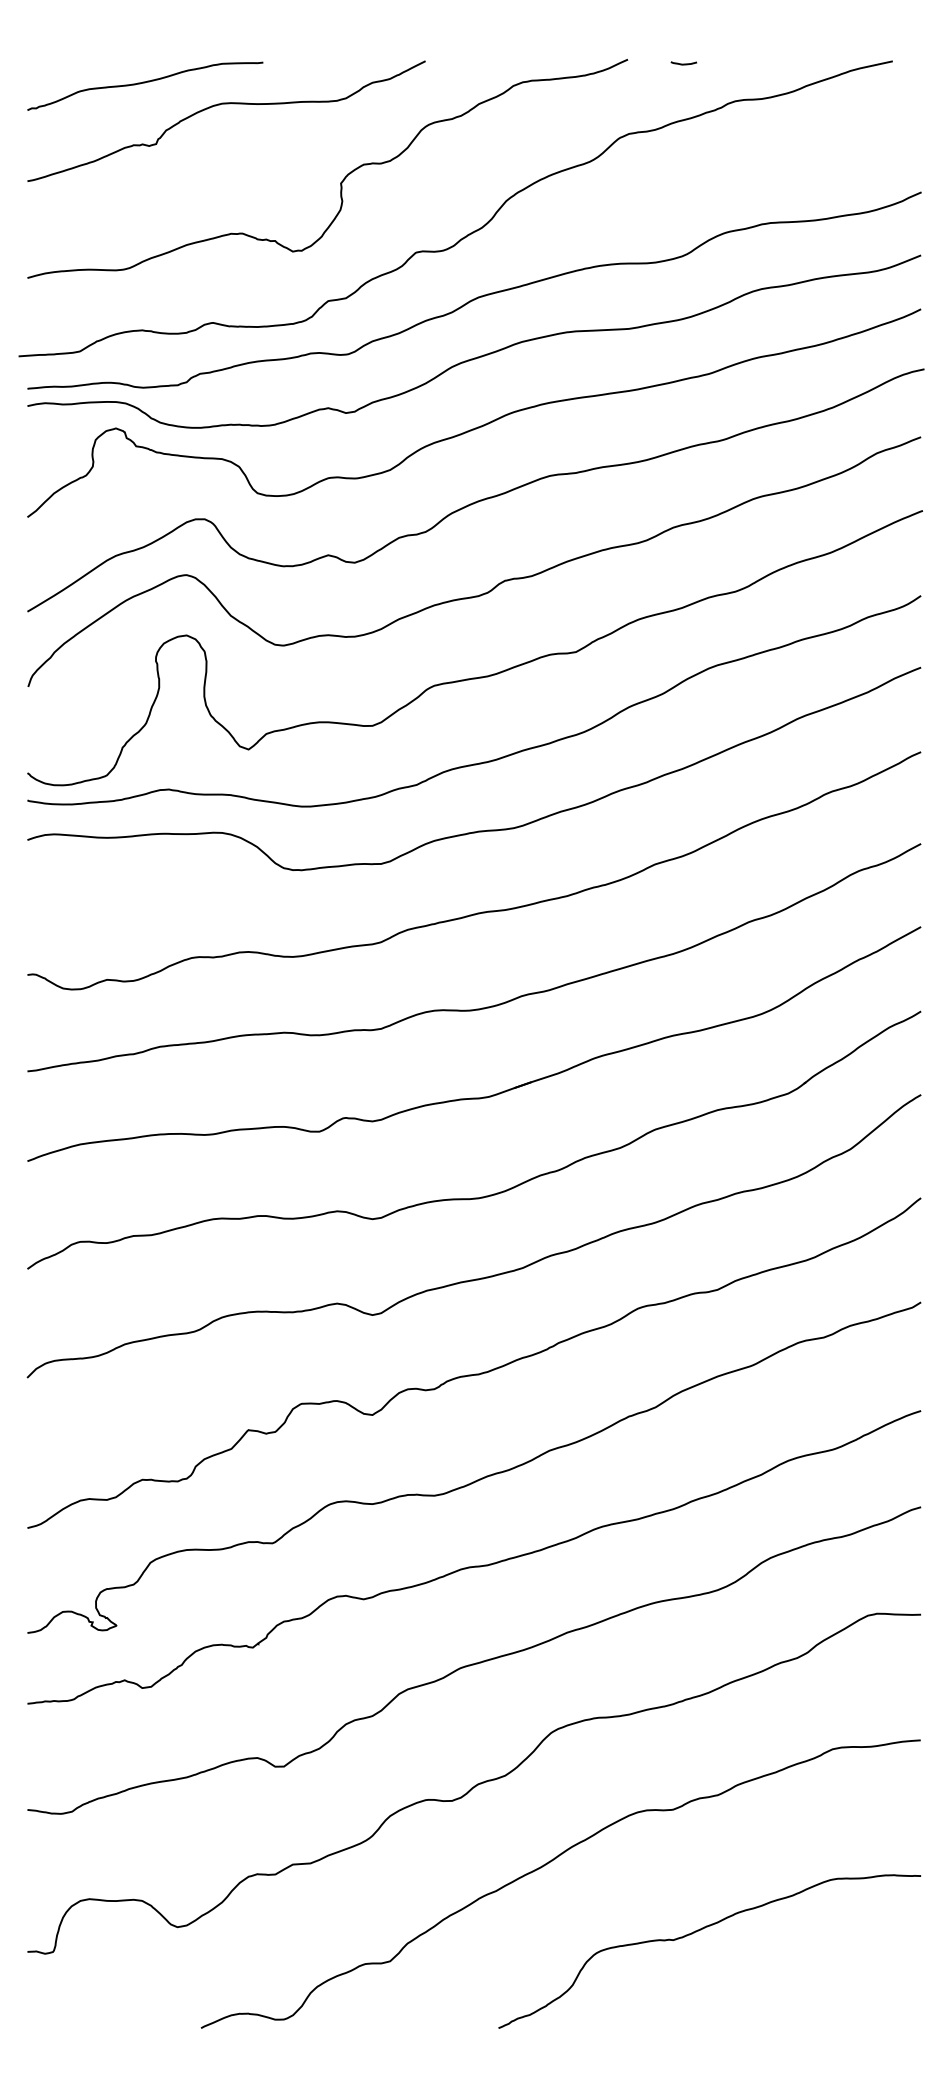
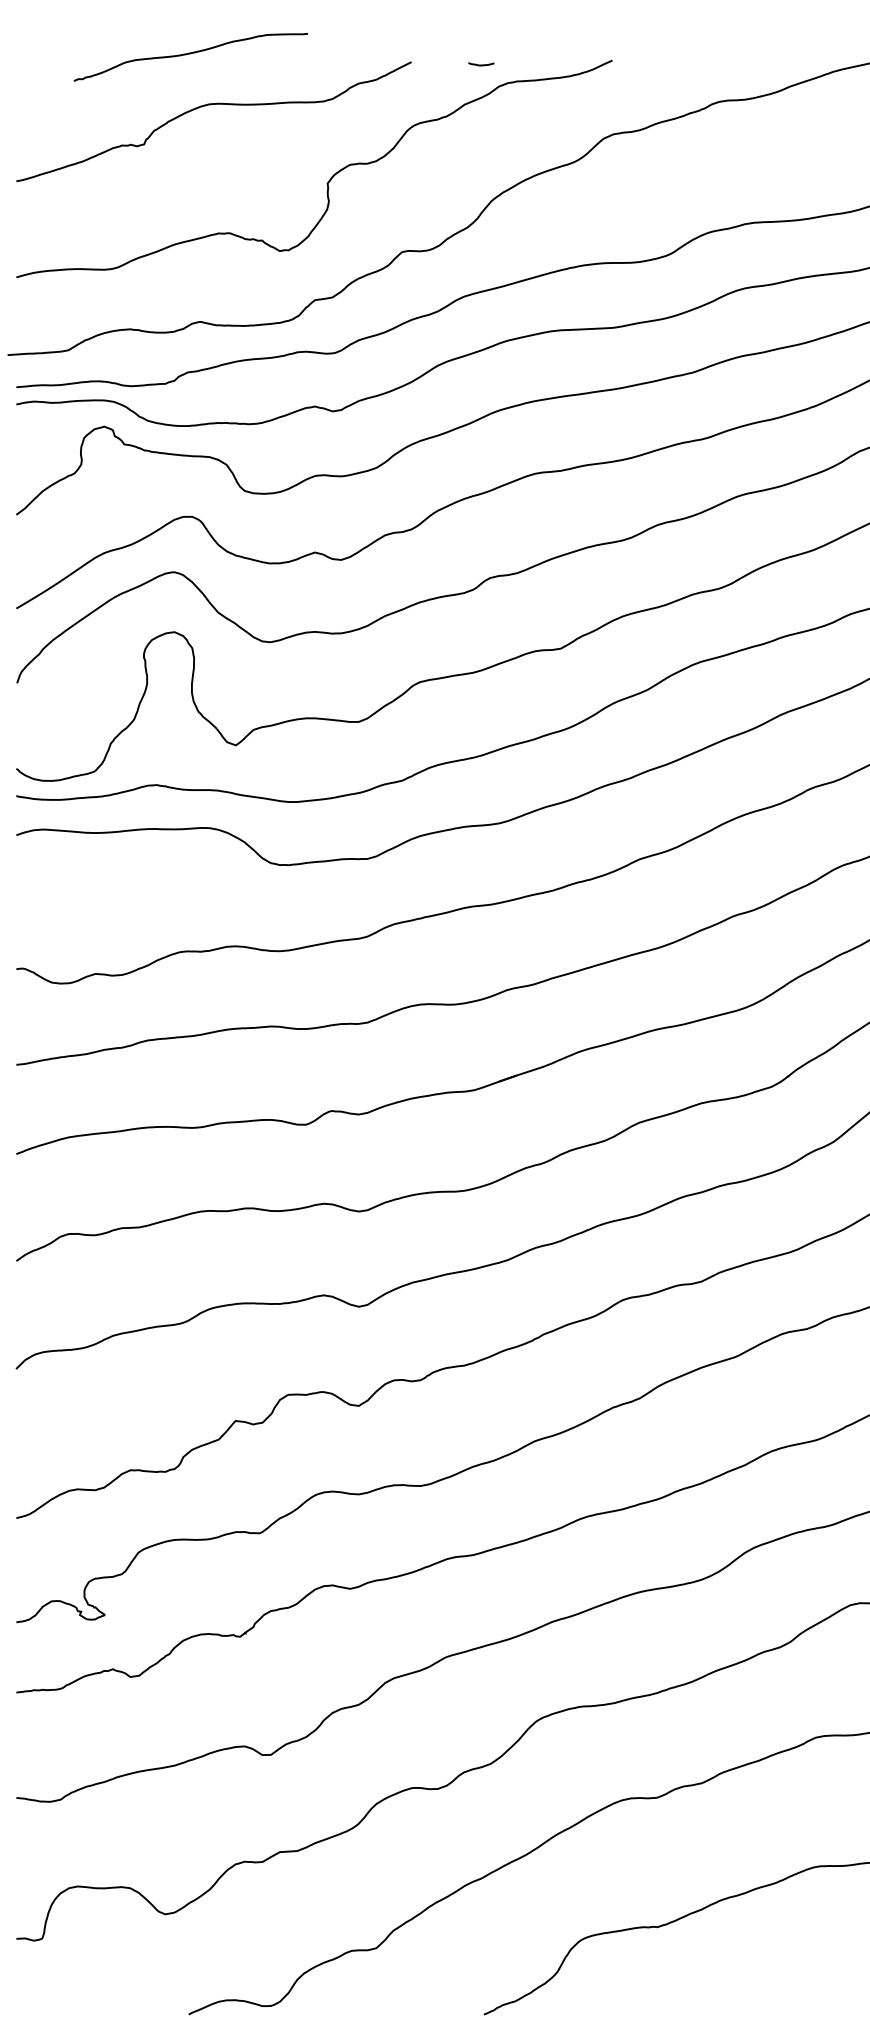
curve: (683, 63) -> (480, 64), moved
curve: (145, 83) -> (191, 54), moved

